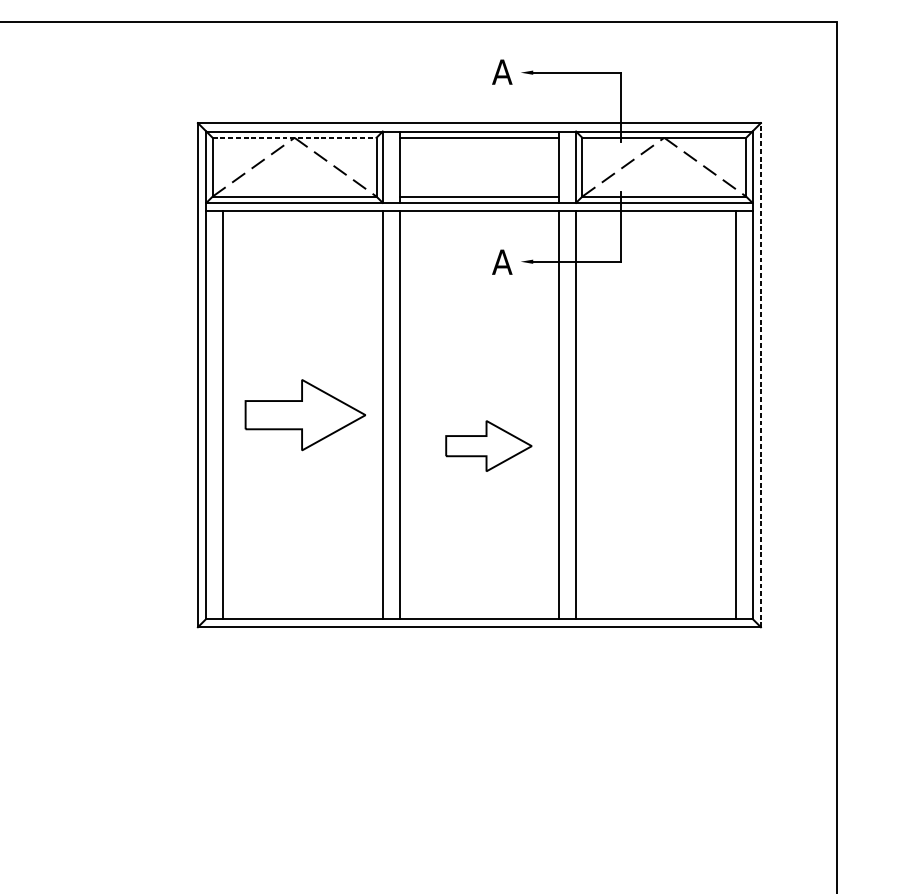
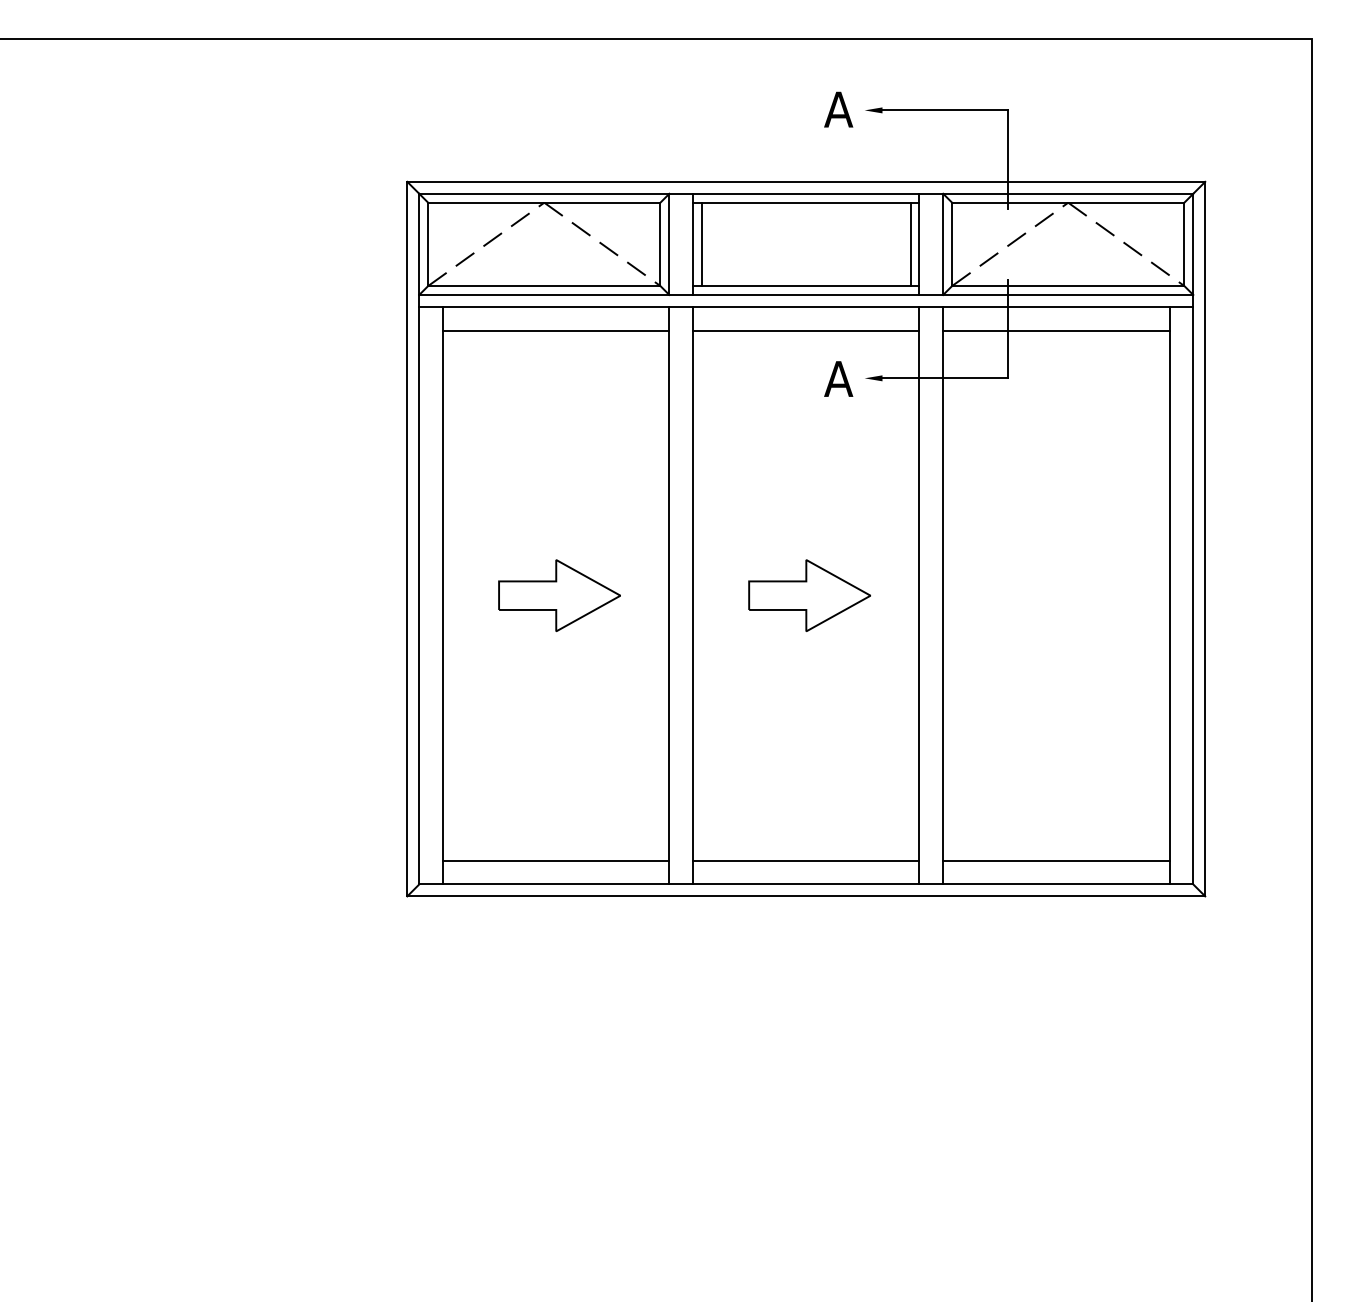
line: (294, 137) -> (544, 202), dashed -> solid
line: (406, 167) -> (702, 244), added
line: (552, 167) -> (910, 244), added
line: (303, 227) -> (556, 330), added
line: (479, 227) -> (806, 330), added
line: (655, 227) -> (1056, 330), added
line: (761, 374) -> (1205, 538), dashed -> solid
part: (305, 414) -> (559, 595), size x0.71
part: (488, 446) -> (809, 595), moved
line: (303, 601) -> (556, 860), added
line: (479, 601) -> (806, 860), added
line: (655, 601) -> (1056, 860), added

